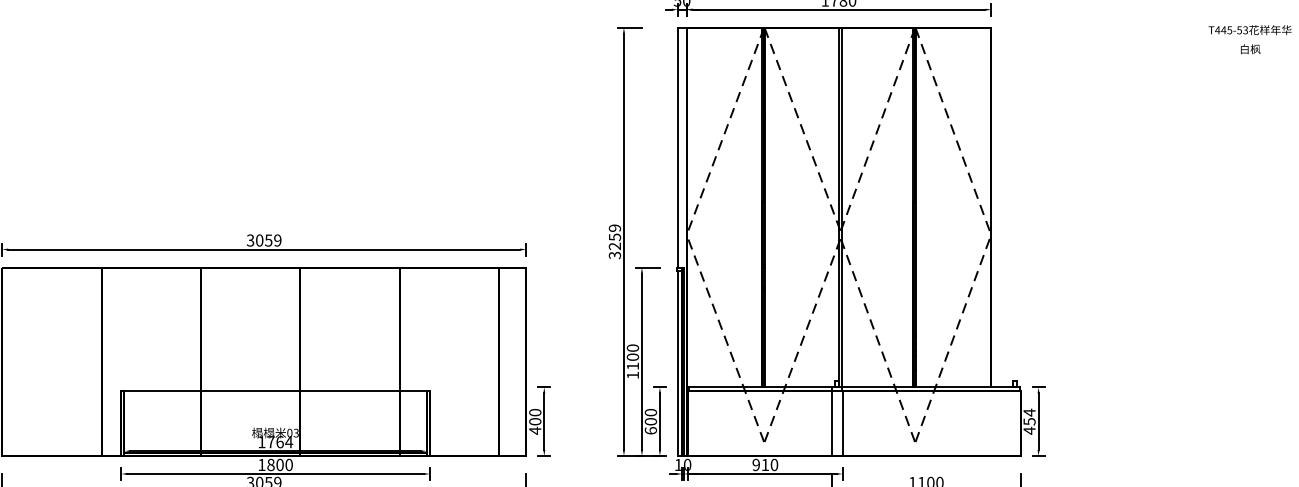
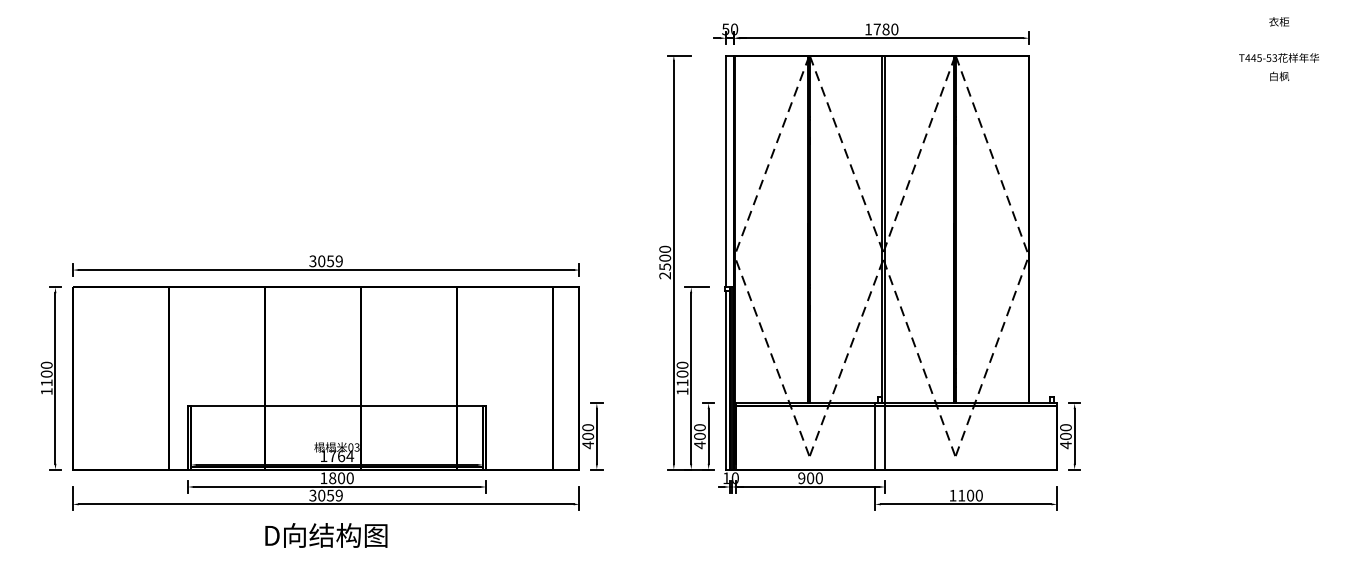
text: (615, 241) -> (665, 262), 3259 -> 2500
text: (1029, 416) -> (1065, 431), 454 -> 400
text: (650, 431) -> (699, 445), 600 -> 400
text: (765, 465) -> (810, 478), 910 -> 900

